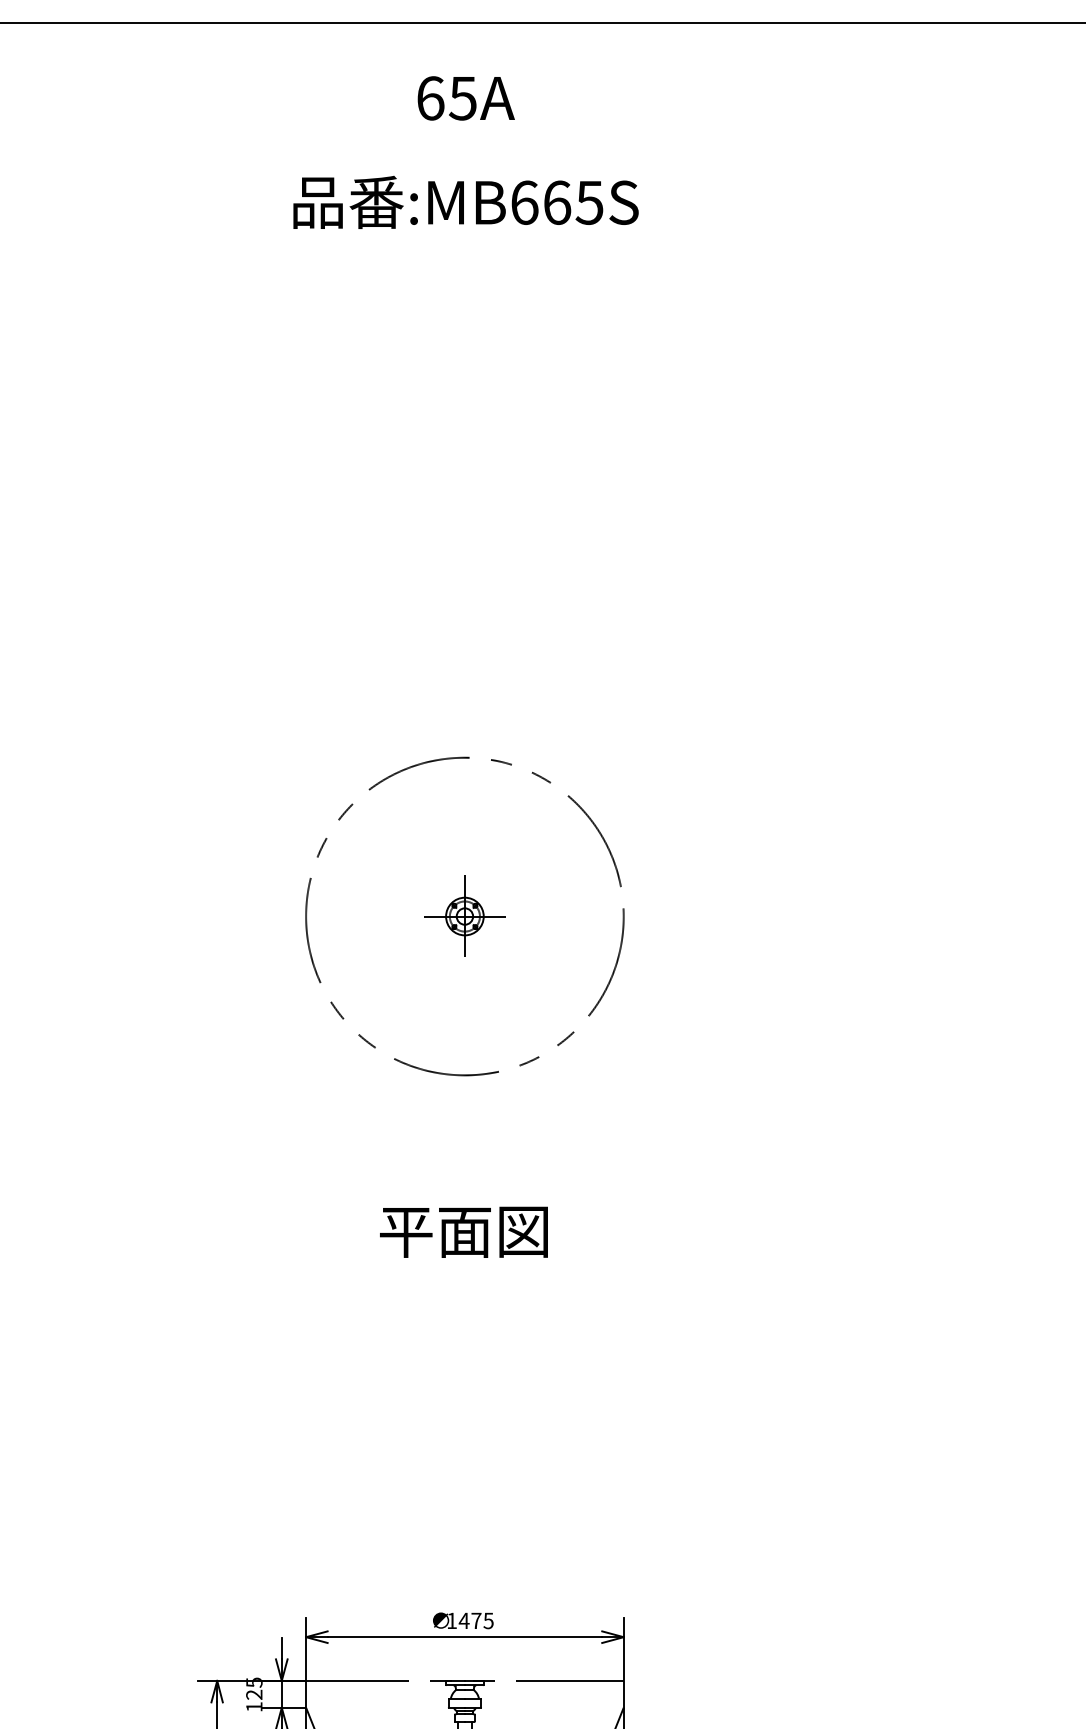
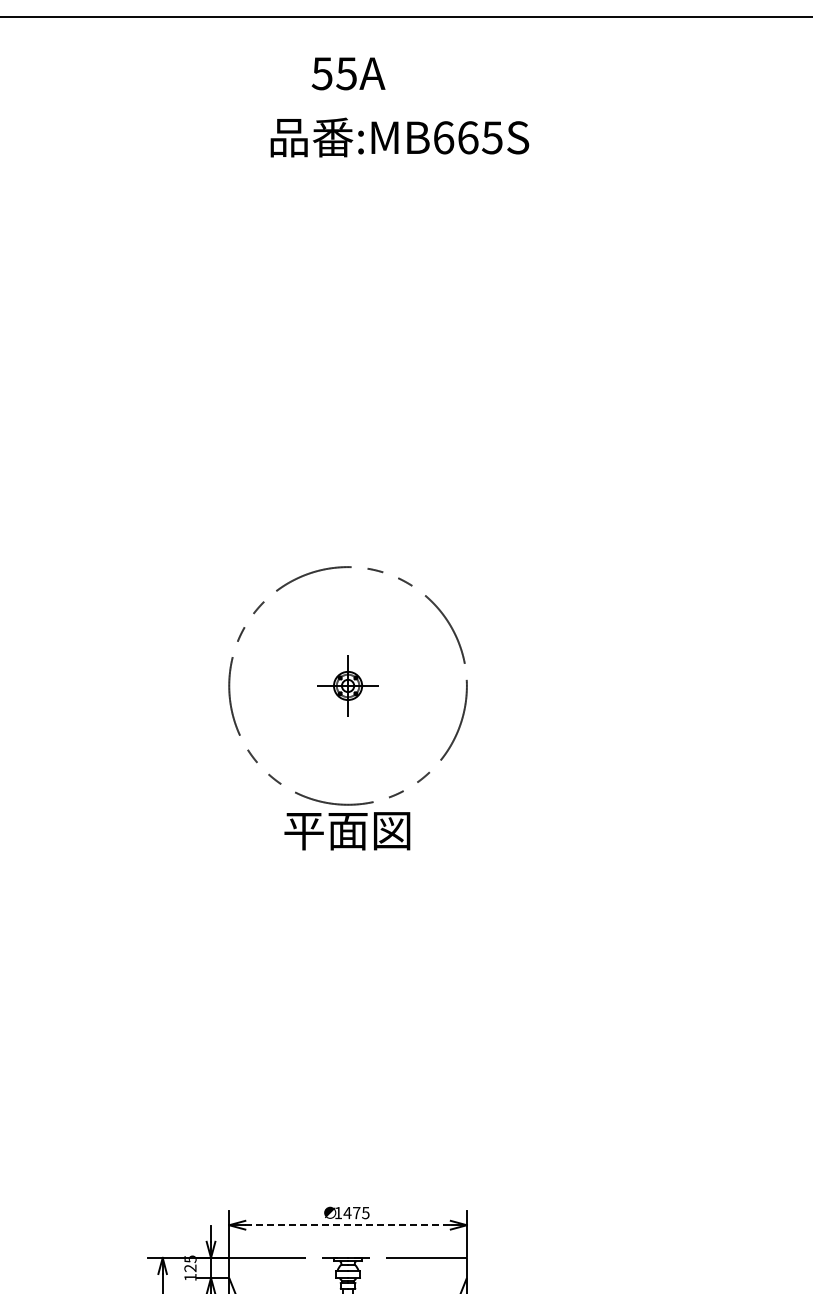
text: (429, 98) -> (321, 73), 65A -> 55A
text: (465, 202) -> (399, 137), moved
text: (464, 1232) -> (347, 831), moved
line: (465, 1637) -> (348, 1225), solid -> dashed

